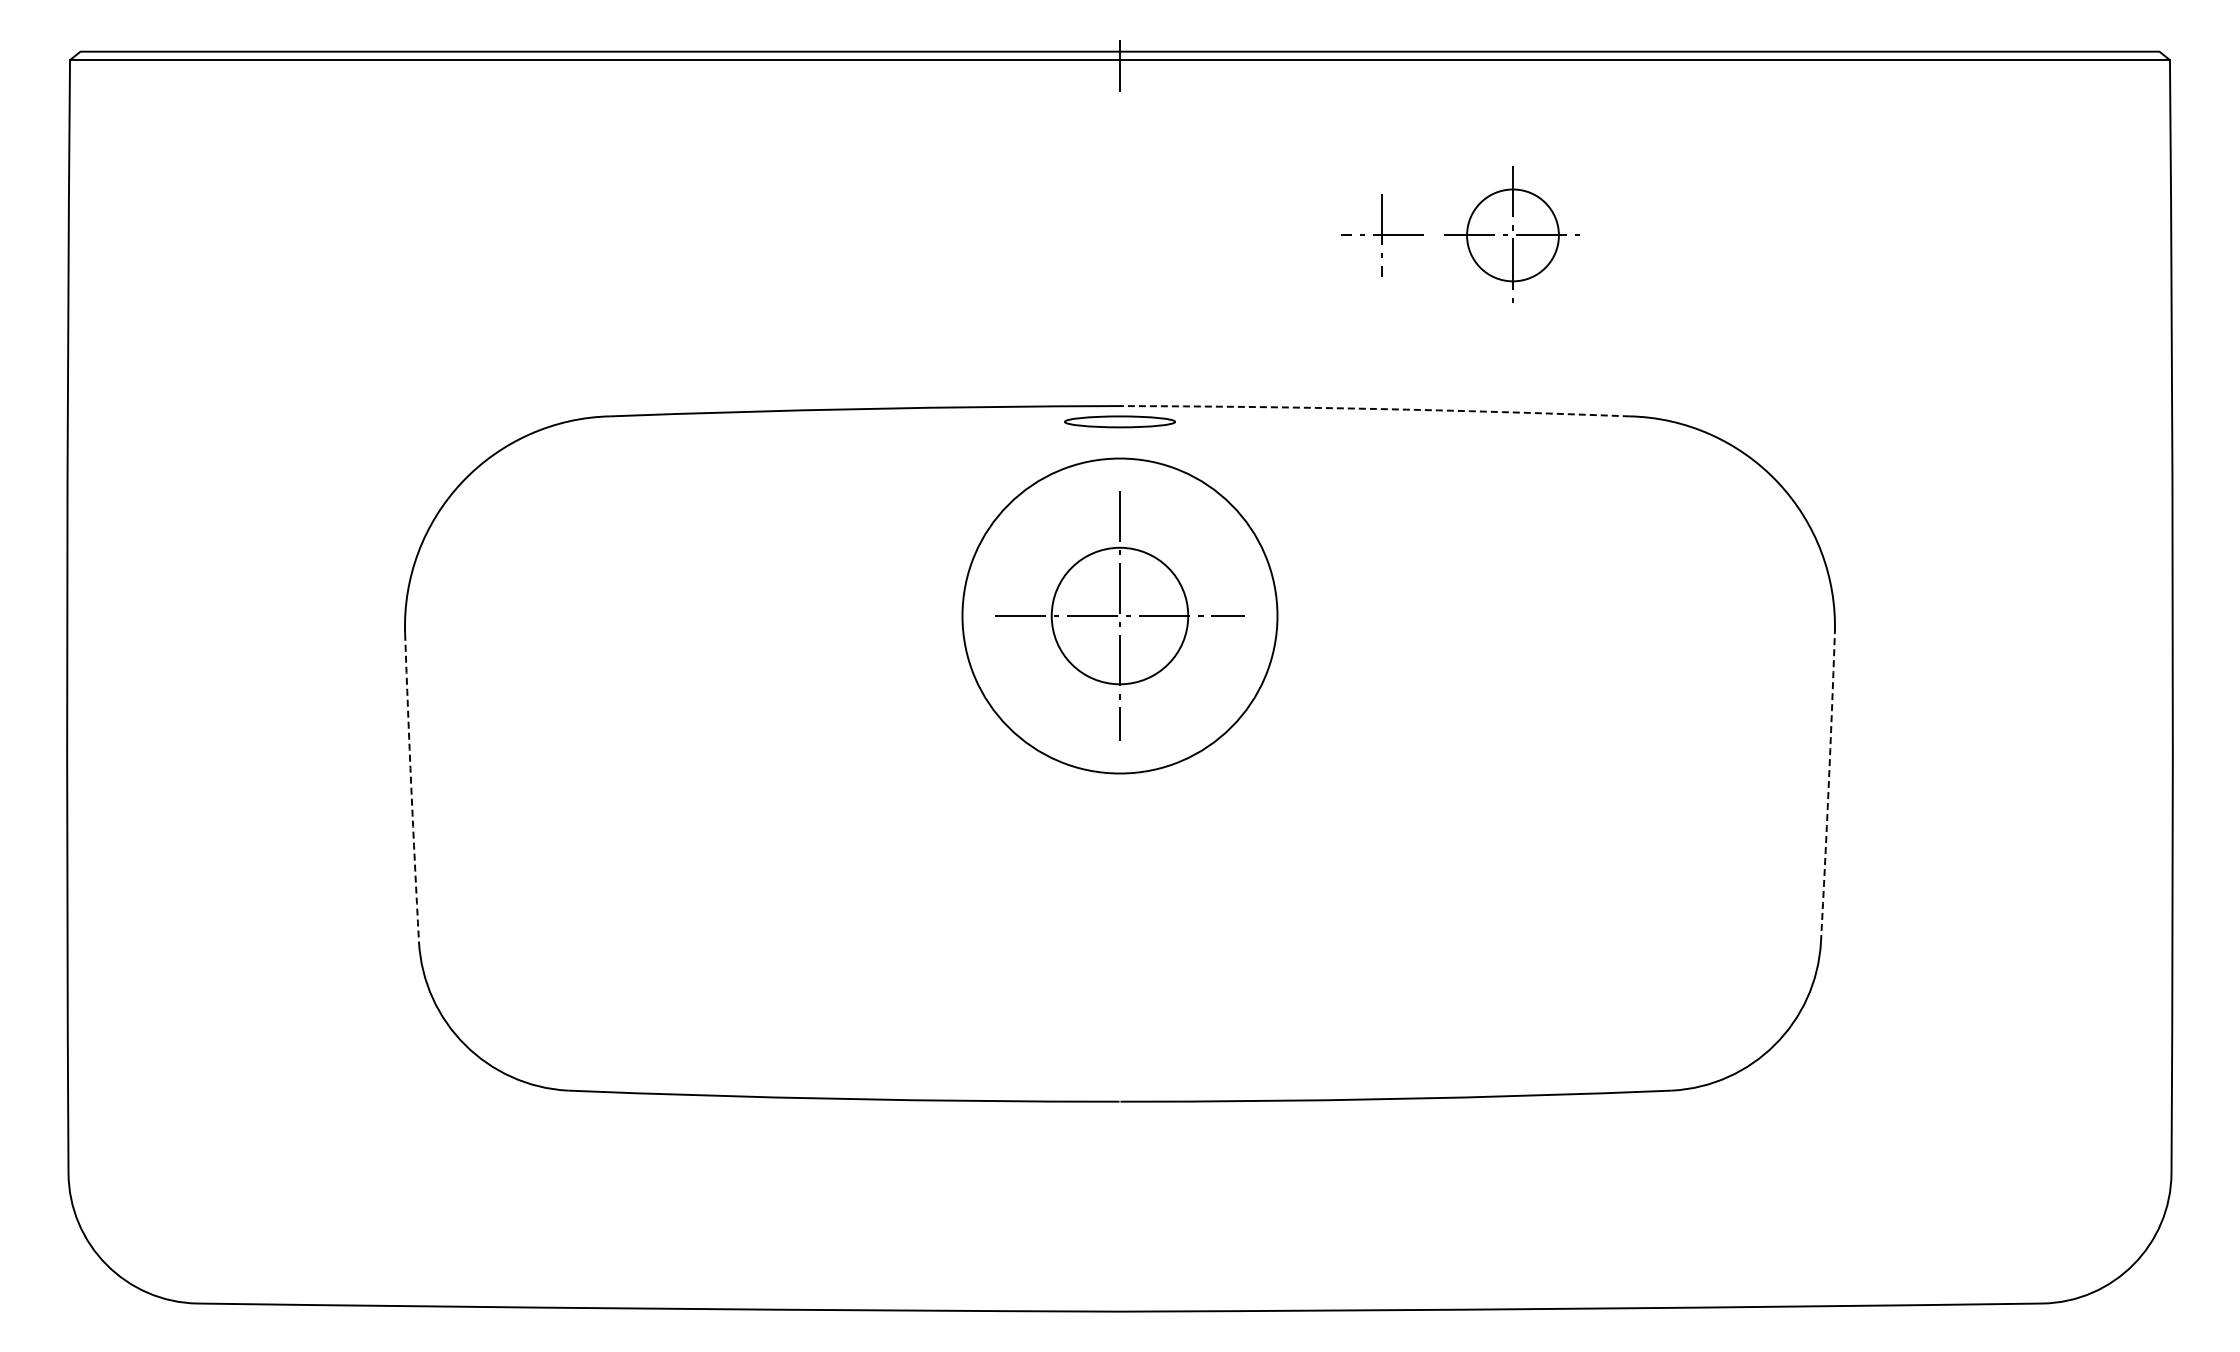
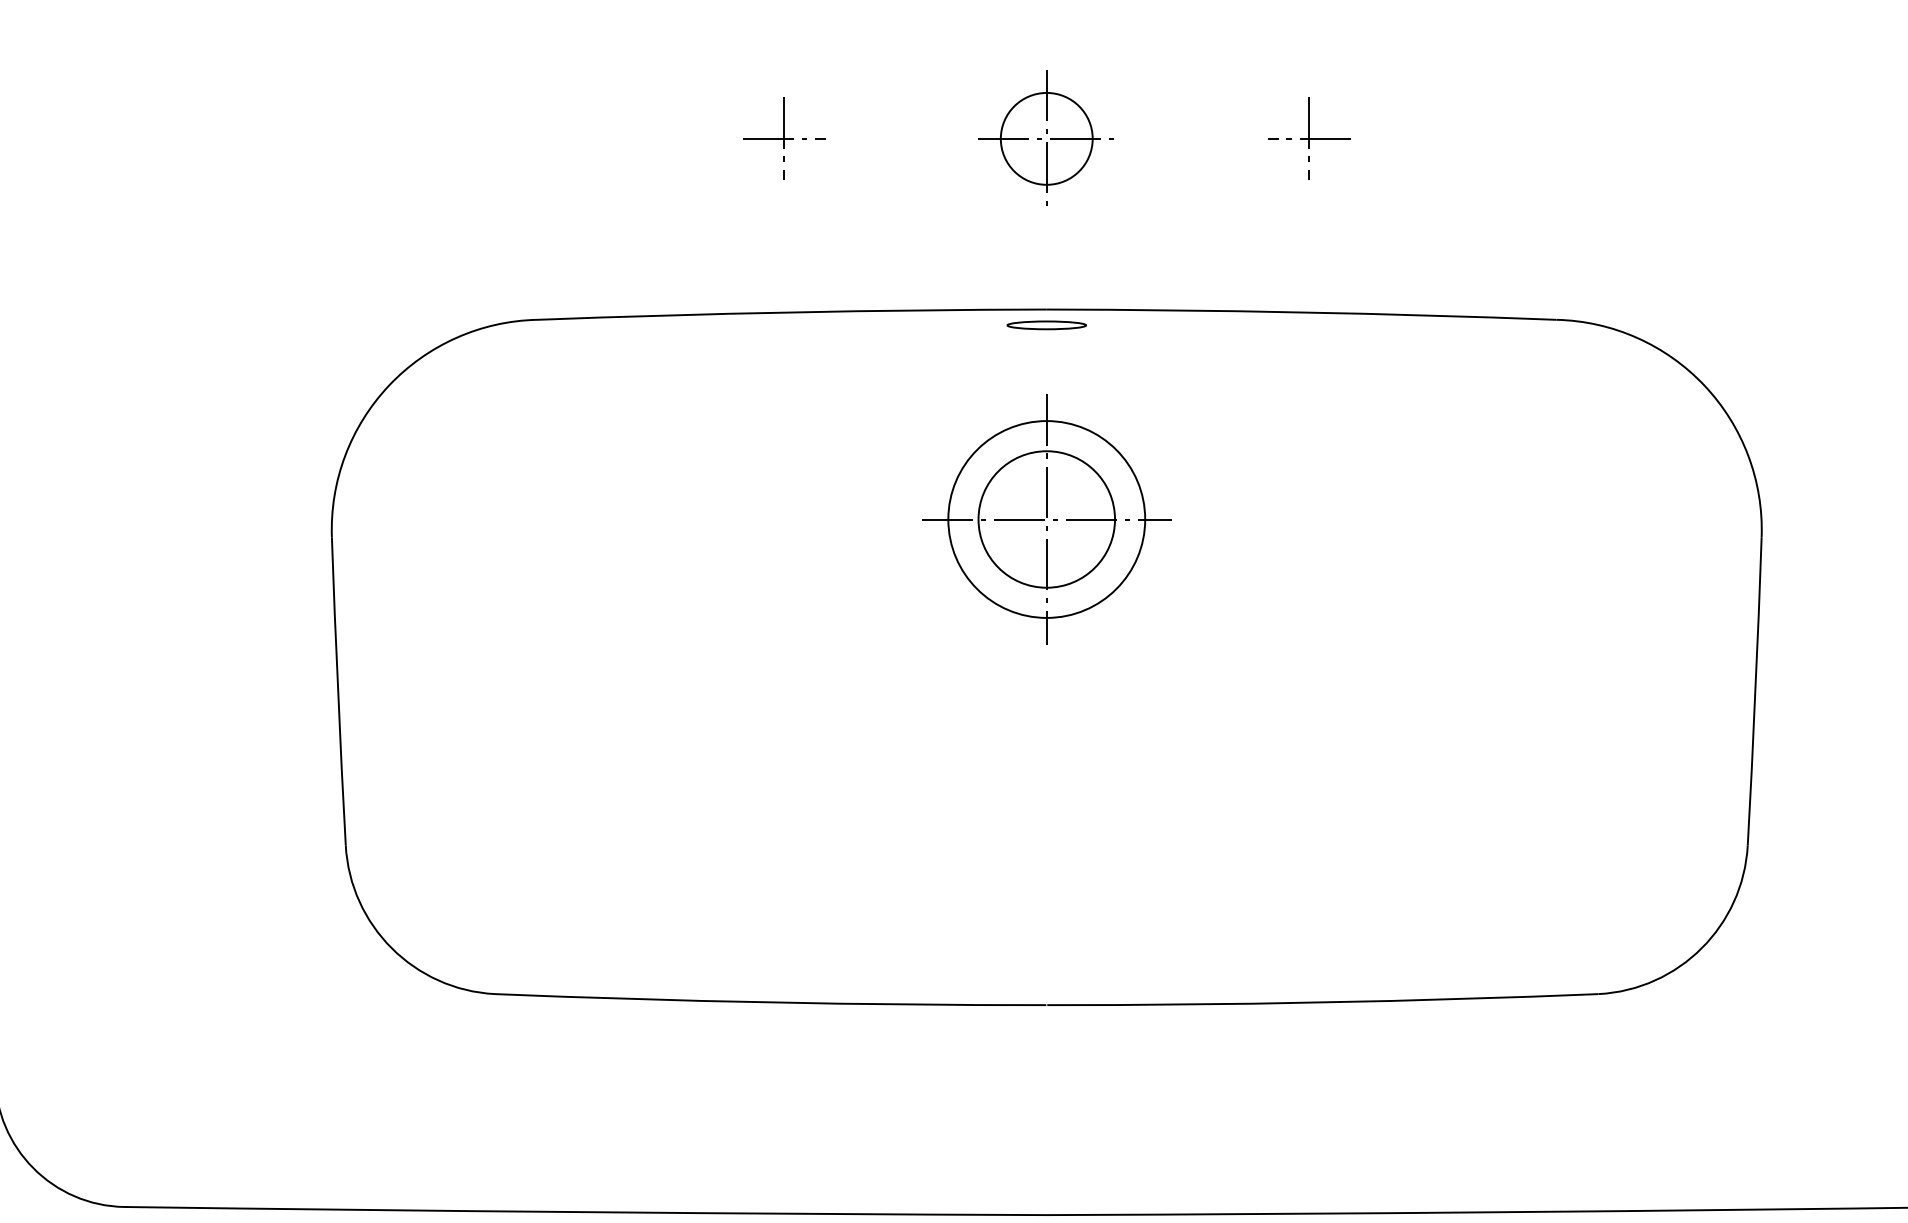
part: (1511, 234) -> (1045, 137), moved
part: (857, 235) -> (784, 138), added
arc: (1374, 408) -> (1301, 311), dashed -> solid
part: (1119, 421) -> (1046, 324), size x0.71
circle: (1119, 615) -> (1046, 518), size x0.62
arc: (411, 787) -> (338, 690), dashed -> solid
arc: (1828, 787) -> (1755, 690), dashed -> solid

